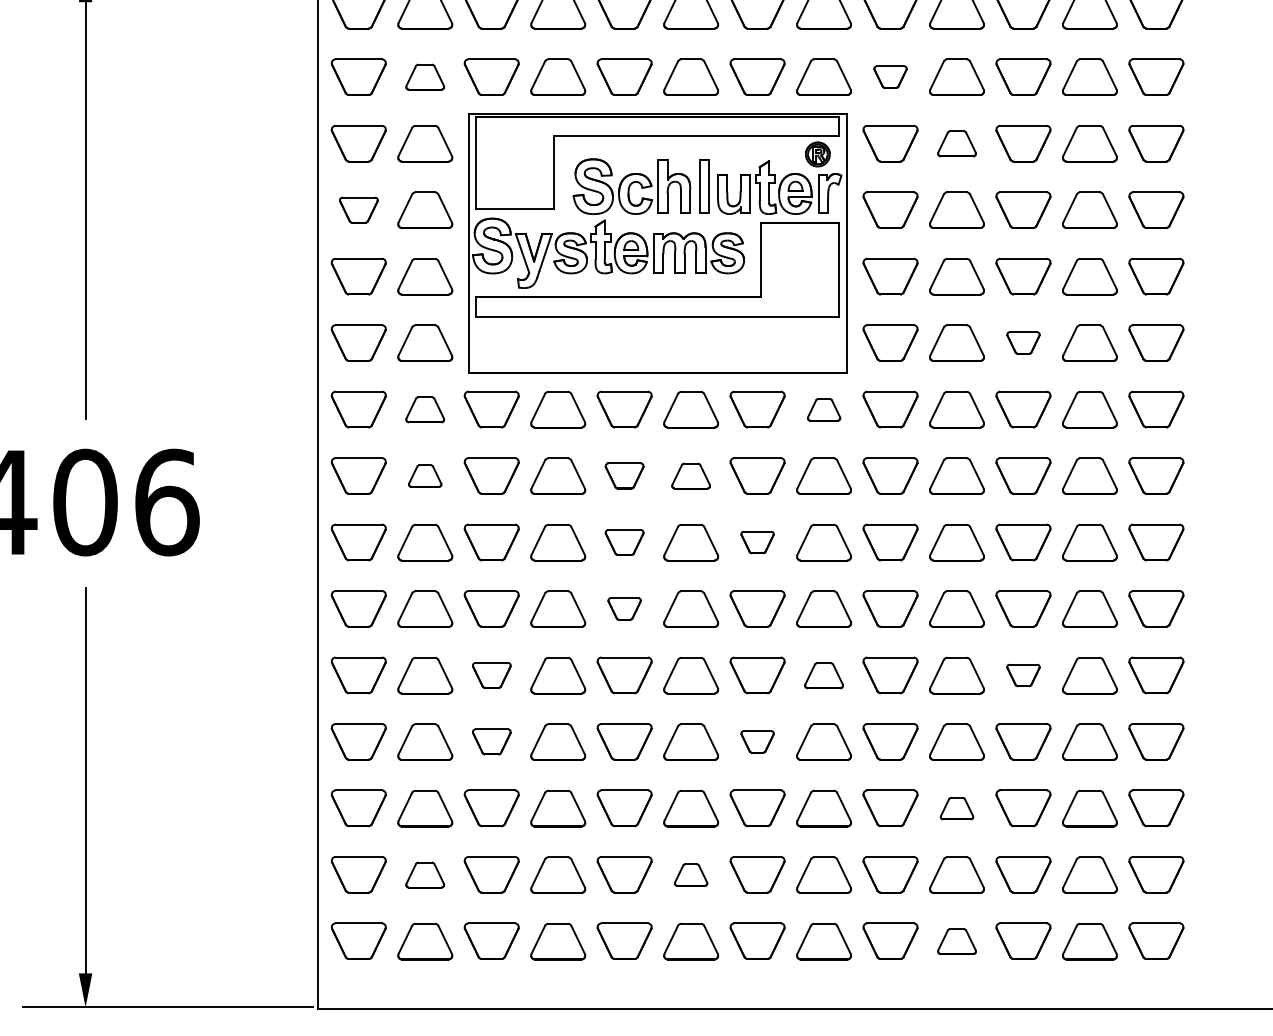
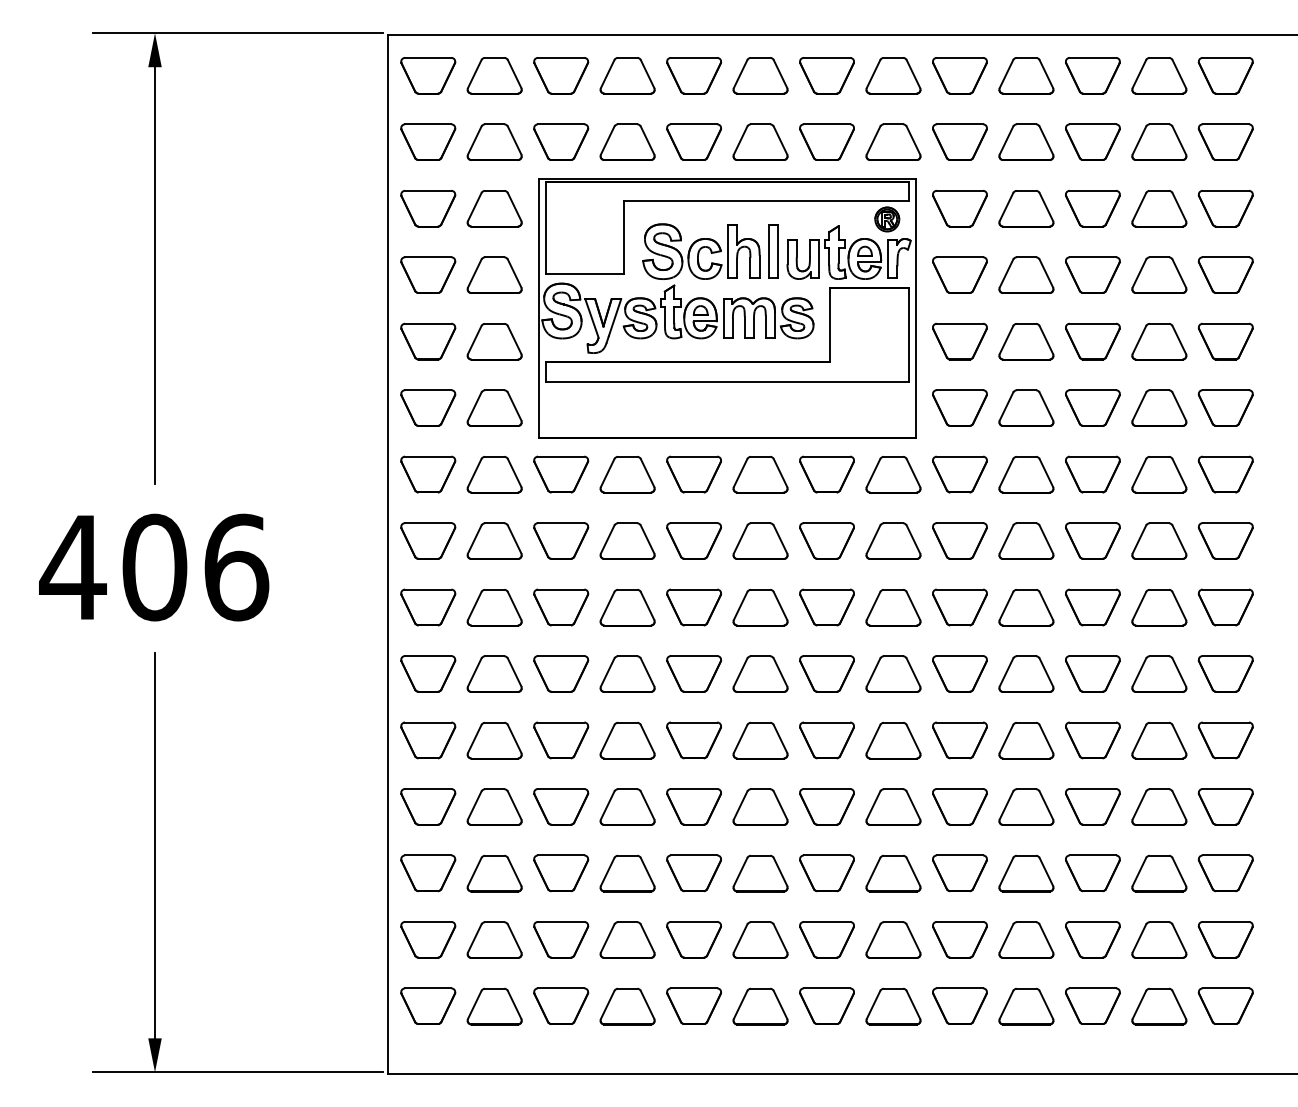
part: (425, 76) -> (494, 141), size x1.43
part: (890, 76) -> (959, 141), size x1.67
part: (957, 143) -> (1026, 208), size x1.43
part: (359, 209) -> (428, 274), size x1.43
part: (1023, 342) -> (1092, 407), size x1.67
part: (425, 409) -> (494, 474), size x1.43
part: (824, 409) -> (893, 474), size x1.67
part: (425, 475) -> (494, 540), size x1.67
part: (624, 475) -> (693, 540), size x1.43
part: (691, 475) -> (760, 540), size x1.43
part: (624, 542) -> (693, 607), size x1.43
part: (757, 542) -> (826, 607), size x1.67
part: (624, 608) -> (693, 673), size x1.67
part: (492, 675) -> (561, 740), size x1.43
part: (824, 675) -> (893, 740), size x1.43
part: (1023, 675) -> (1092, 740), size x1.67
part: (492, 741) -> (561, 806), size x1.43
part: (757, 741) -> (826, 806), size x1.67
part: (957, 808) -> (1026, 873), size x1.67
part: (425, 874) -> (494, 939), size x1.43
part: (691, 874) -> (760, 939), size x1.67
part: (957, 941) -> (1026, 1006), size x1.43

